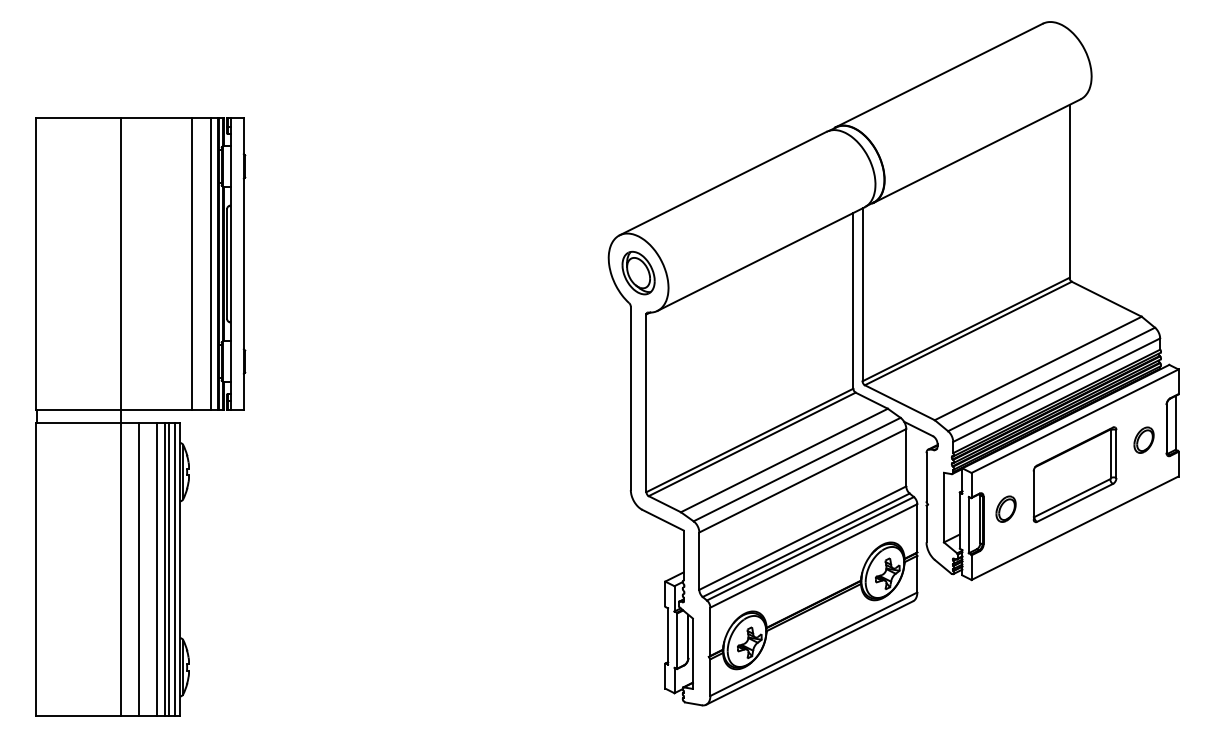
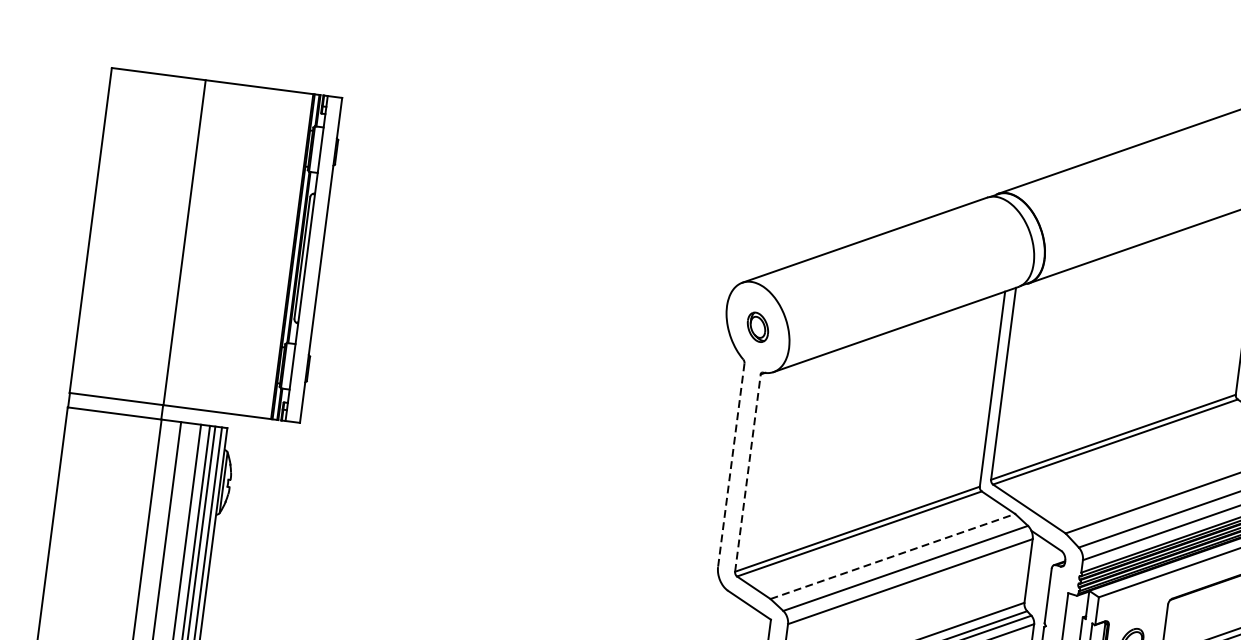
line: (191, 263) -> (262, 252), removed
line: (210, 263) -> (284, 255), removed
part: (638, 272) -> (757, 326), size x0.6
line: (630, 398) -> (730, 465), solid -> dashed
line: (646, 403) -> (747, 473), solid -> dashed
line: (784, 460) -> (892, 556), solid -> dashed

